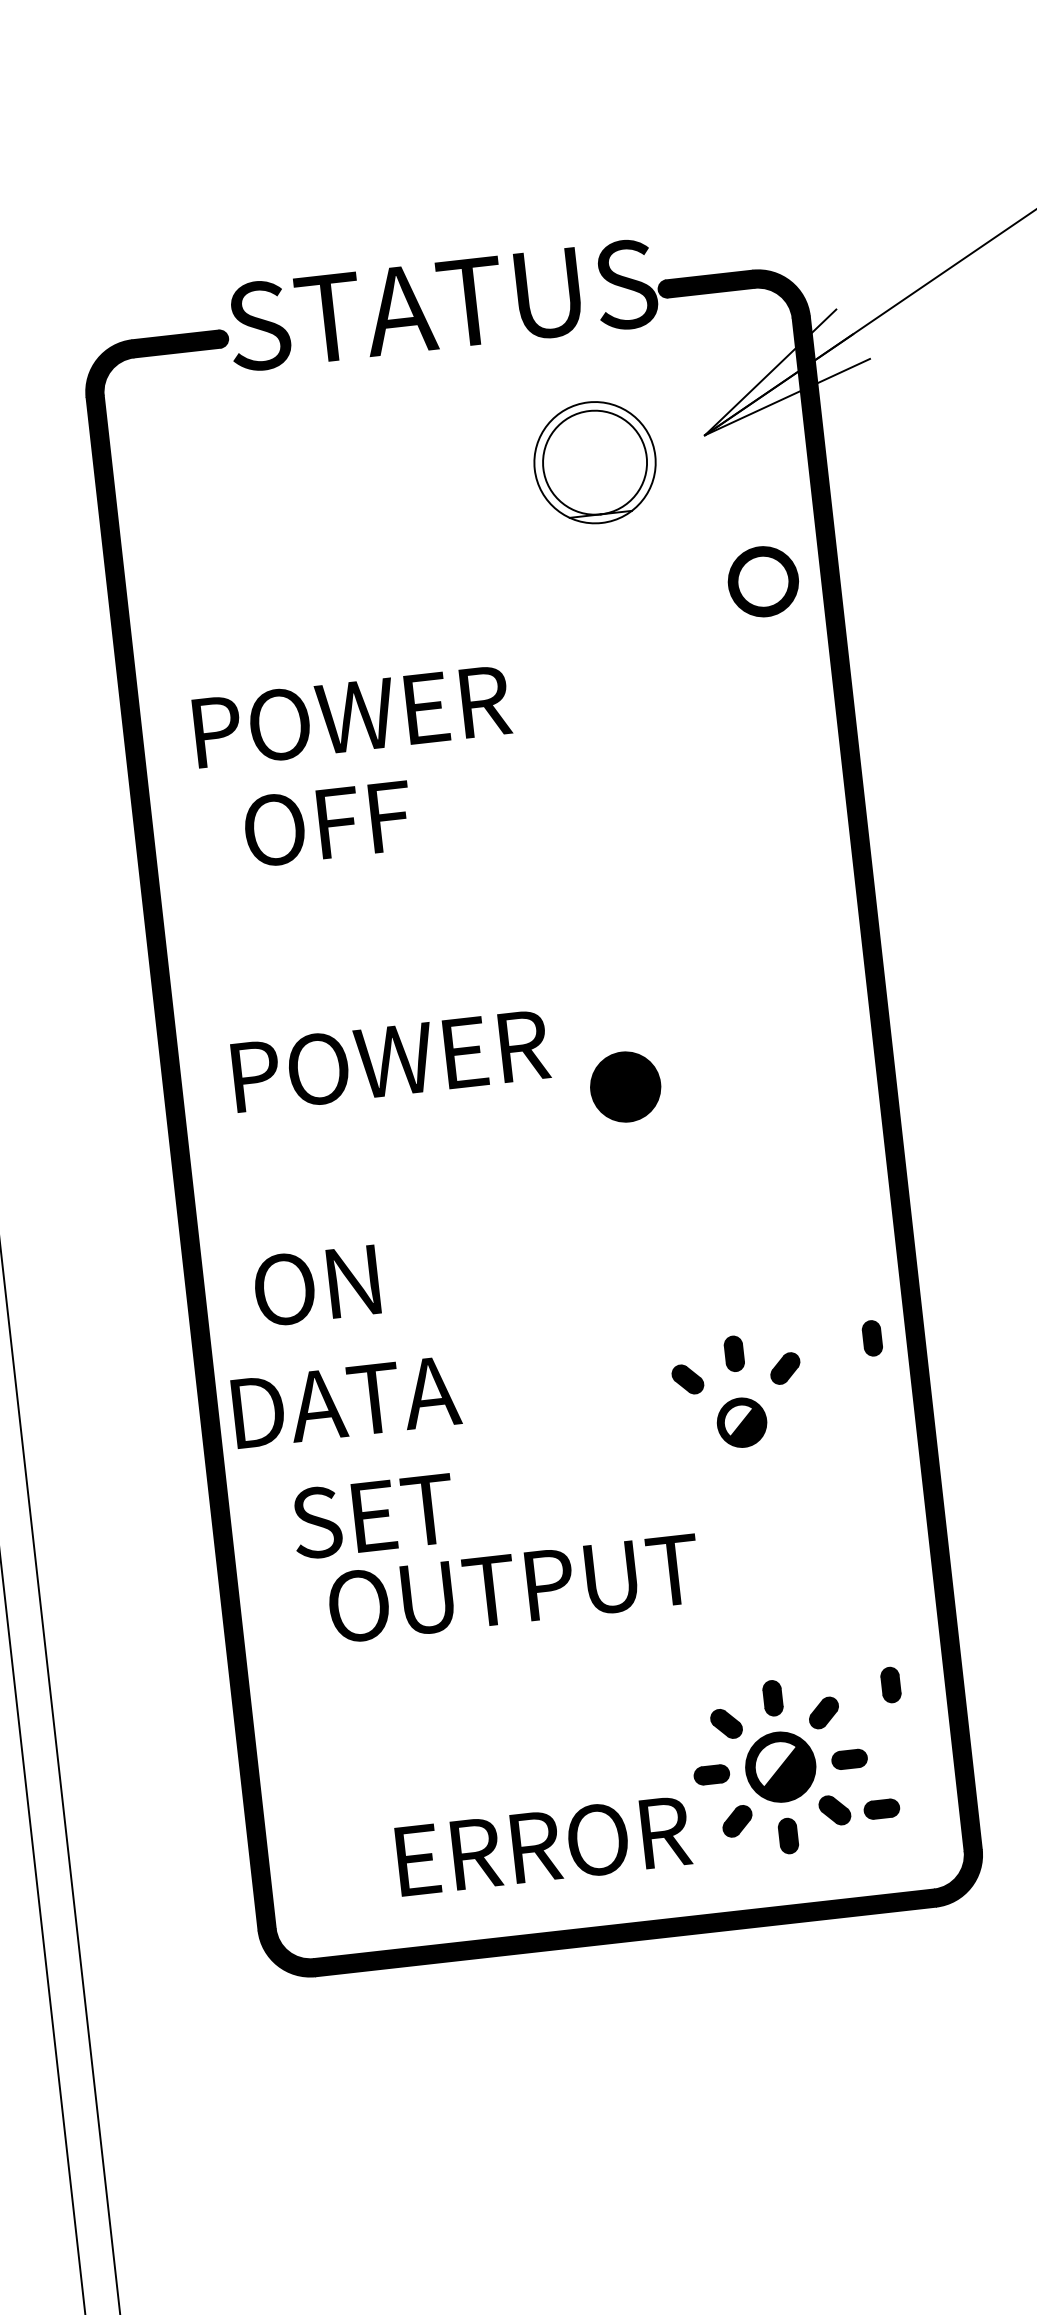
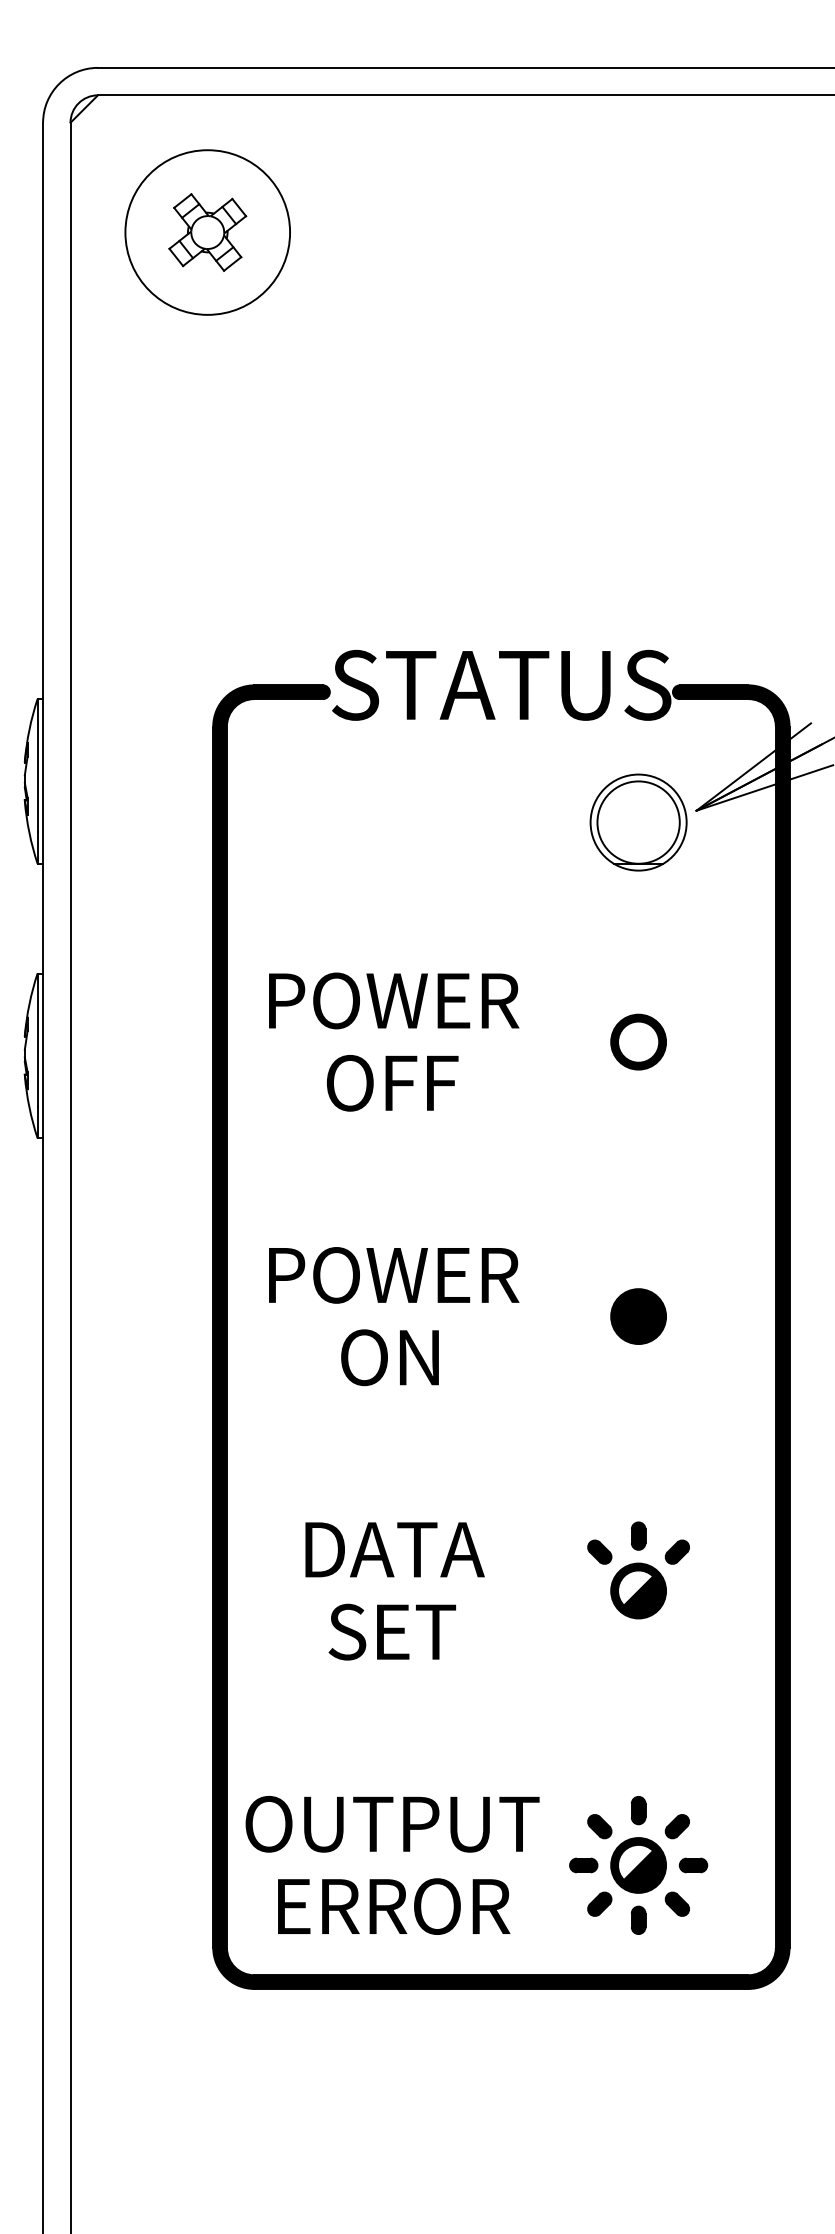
part: (594, 462) -> (638, 822), moved
part: (763, 580) -> (638, 1041), moved
text: (327, 824) -> (392, 1083), moved
part: (625, 1086) -> (638, 1316), moved
text: (316, 1285) -> (389, 1357), moved
part: (872, 1337) -> (748, 1535), removed
text: (345, 1401) -> (394, 1549), moved
part: (741, 1422) -> (638, 1590), size x1.43
text: (372, 1515) -> (391, 1631), moved
text: (514, 1588) -> (392, 1824), moved
part: (890, 1684) -> (732, 1810), removed
part: (881, 1809) -> (714, 1907), removed
text: (544, 1845) -> (394, 1906), moved

